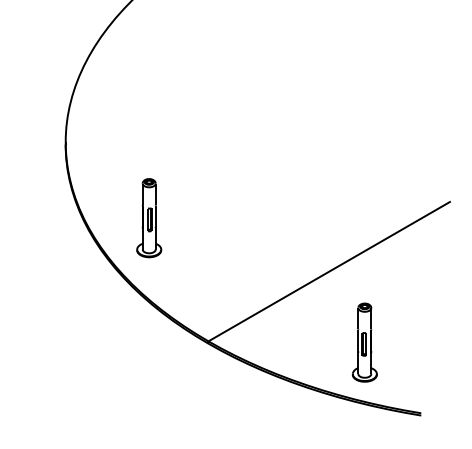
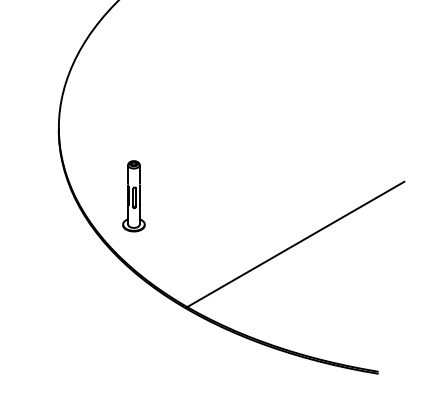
part: (364, 342) -> (327, 308), removed

